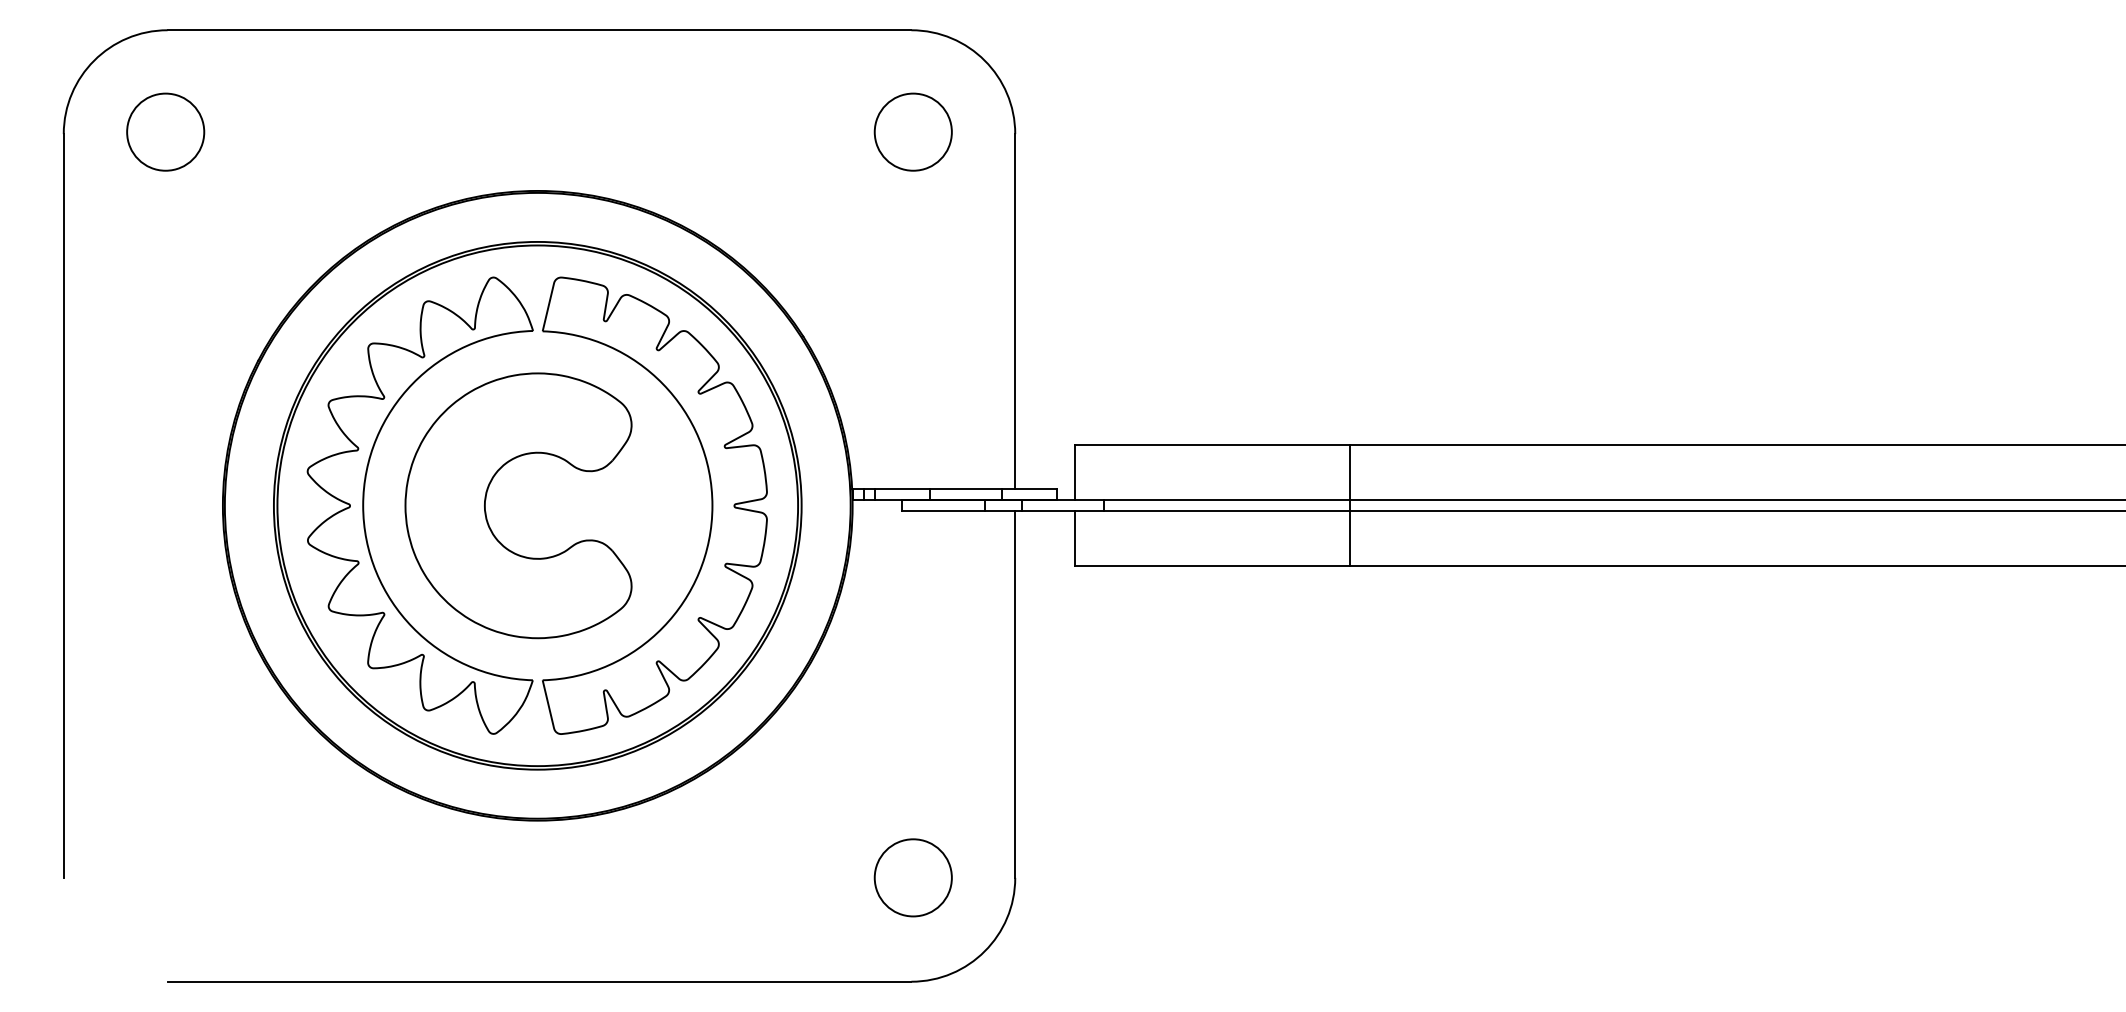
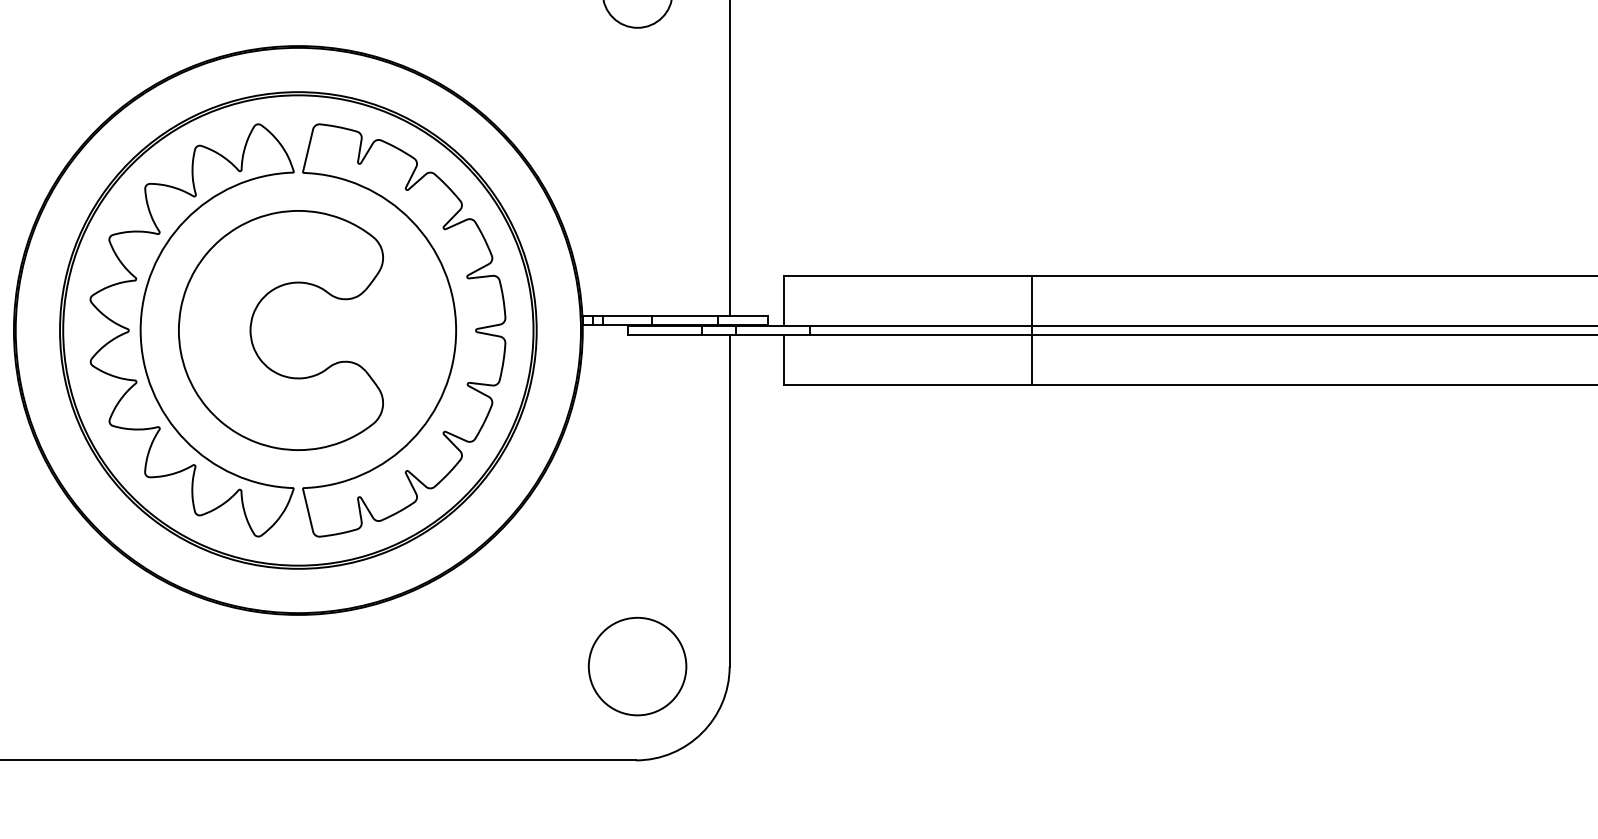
circle: (912, 877) -> (636, 666), size x1.4

